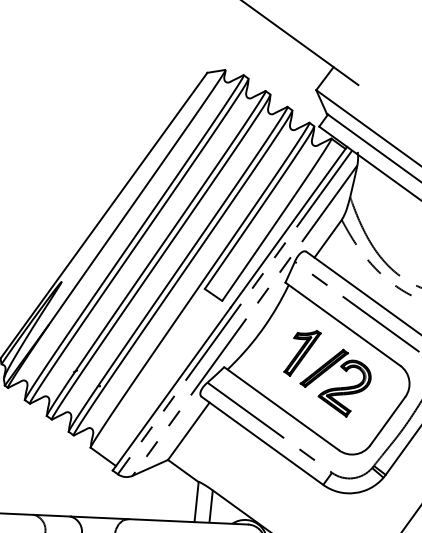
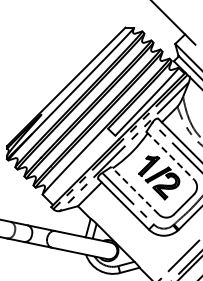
line: (343, 323) -> (170, 155), solid -> dashed
line: (282, 408) -> (135, 190), solid -> dashed

